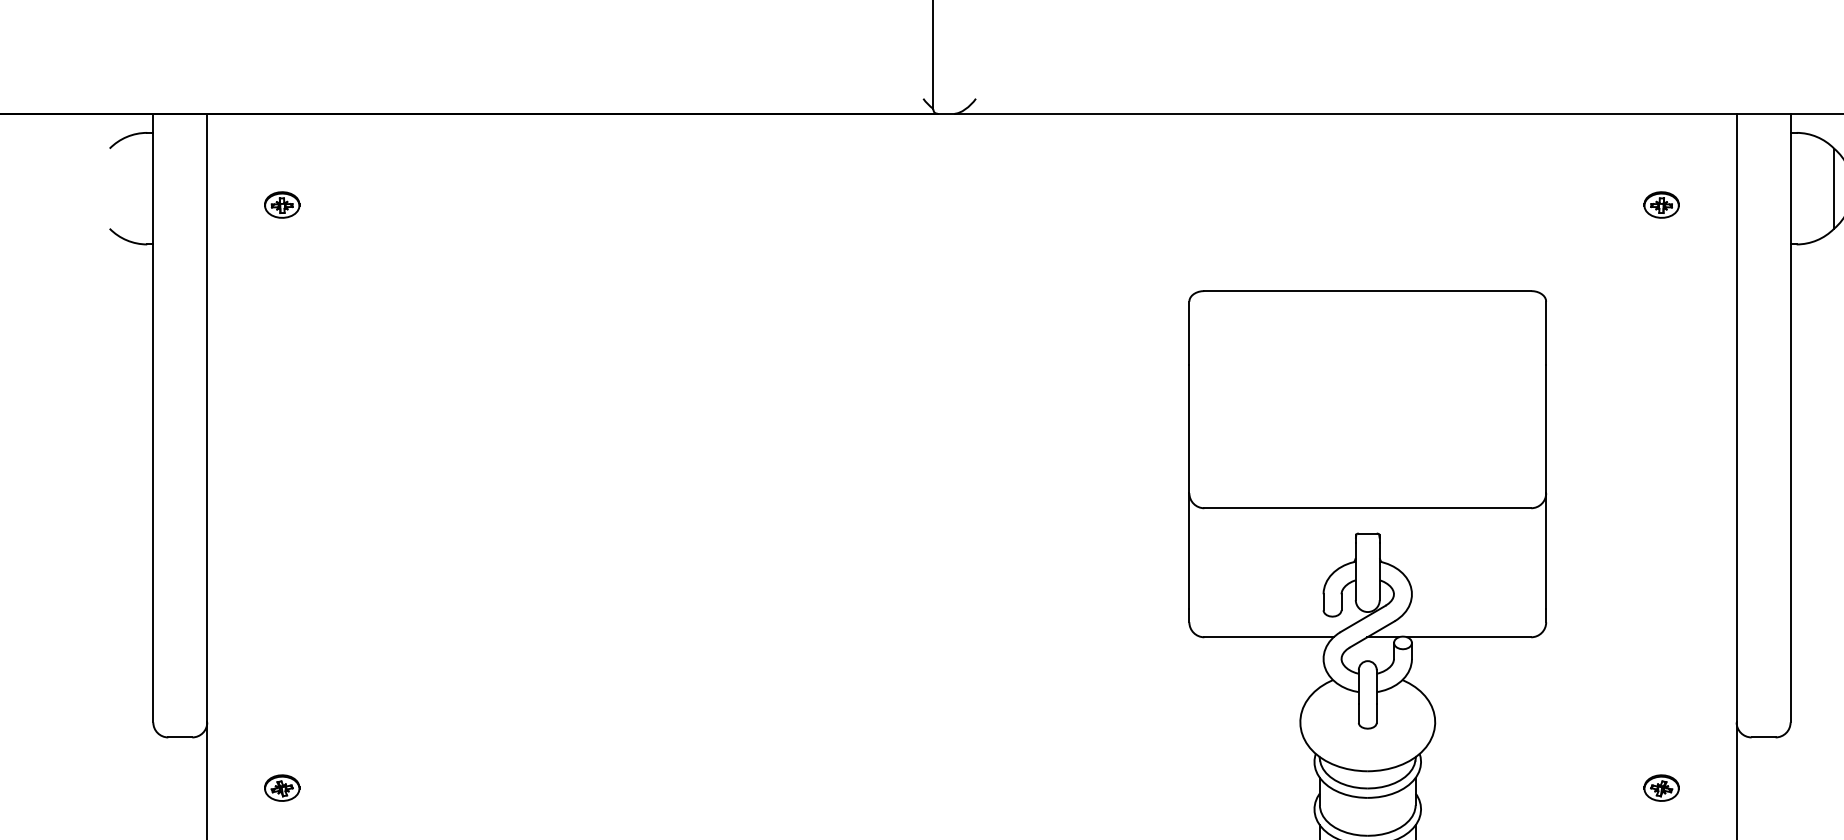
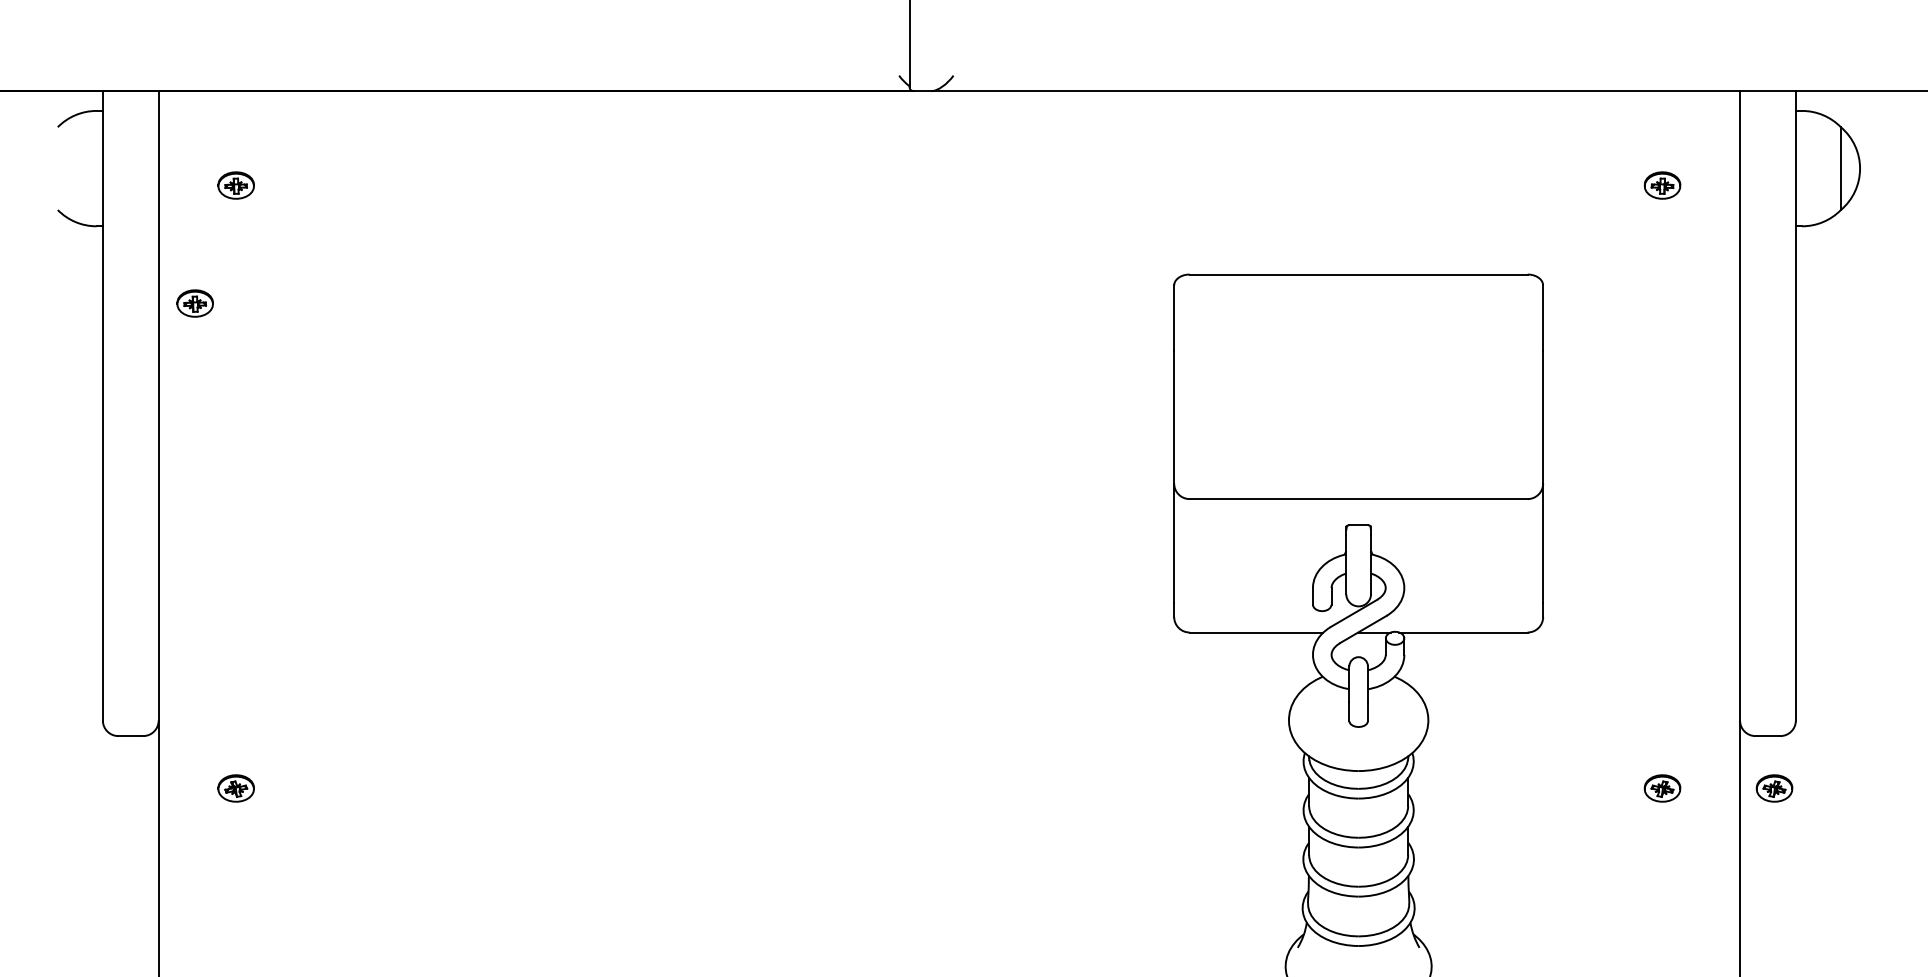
part: (241, 319) -> (194, 303), added
part: (1769, 788) -> (1774, 788), added

